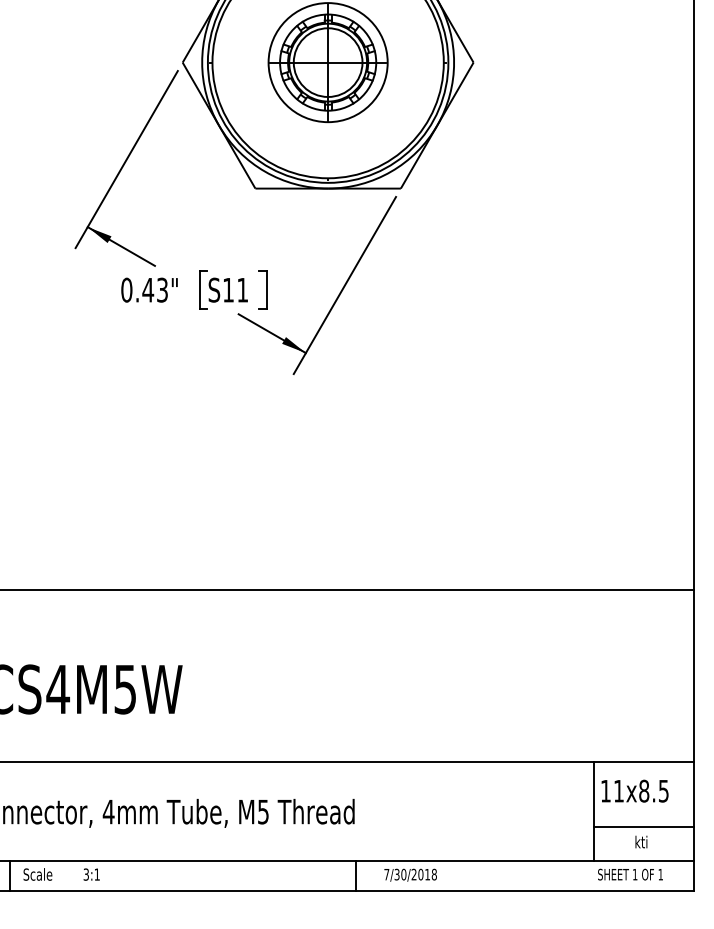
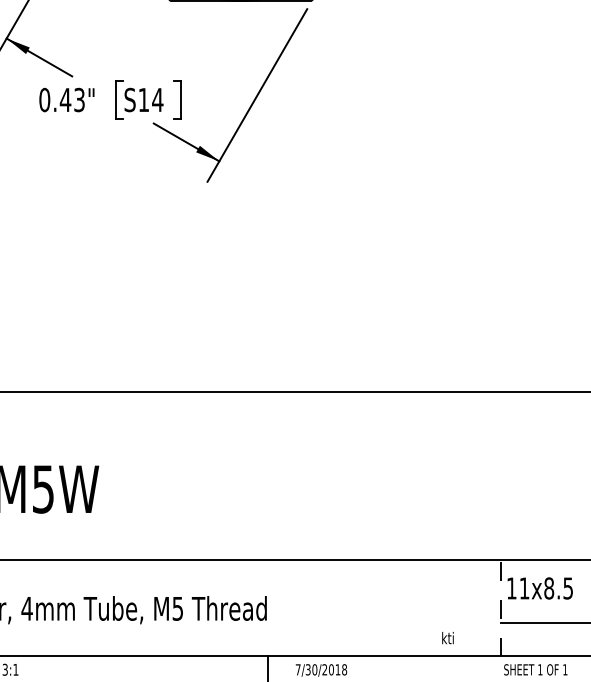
text: (242, 290) -> (157, 100), S11 -> S14
line: (594, 811) -> (500, 608), solid -> dashed
text: (641, 841) -> (448, 637), moved

